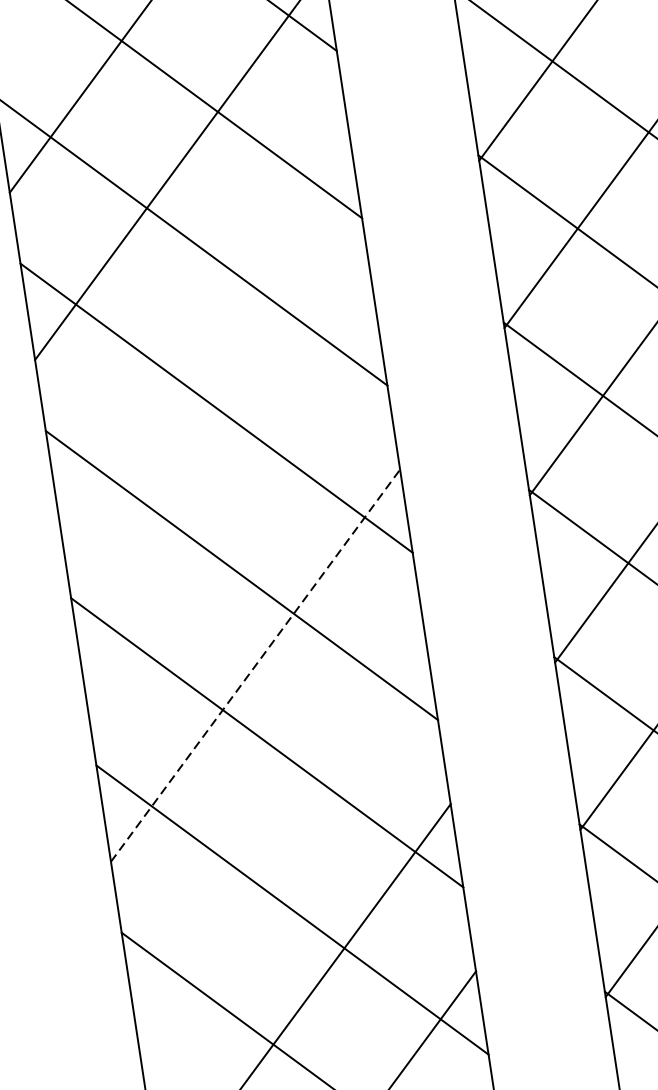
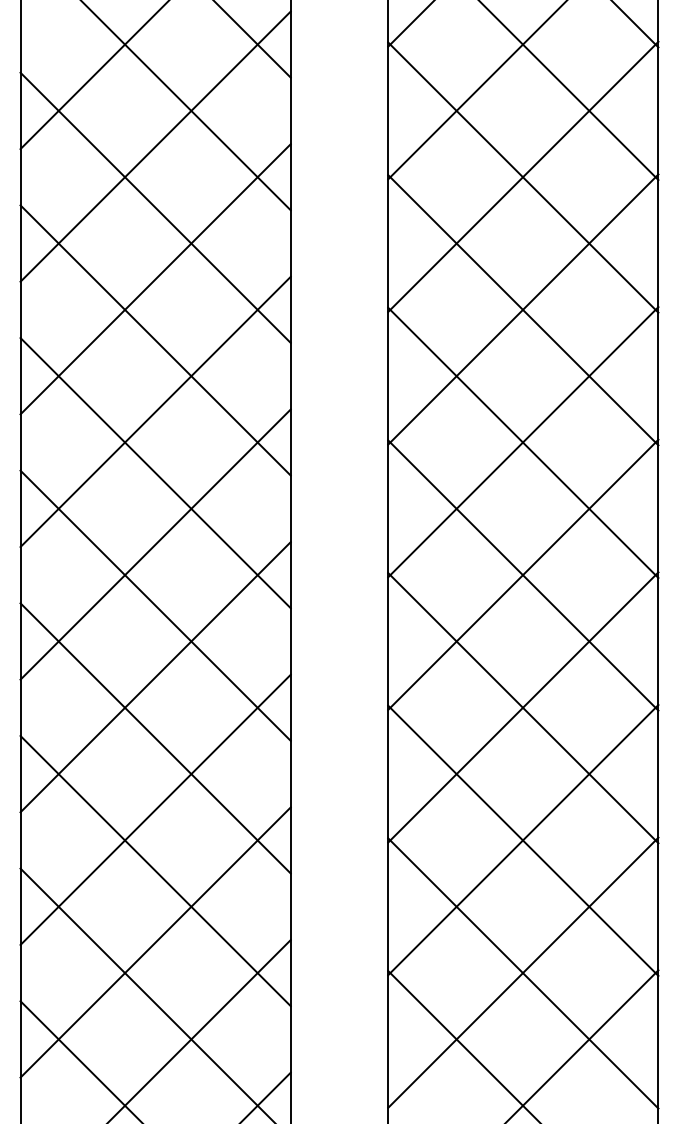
line: (204, 331) -> (155, 279), added
line: (230, 497) -> (155, 411), added
line: (256, 665) -> (156, 544), dashed -> solid
line: (280, 833) -> (155, 677), added

